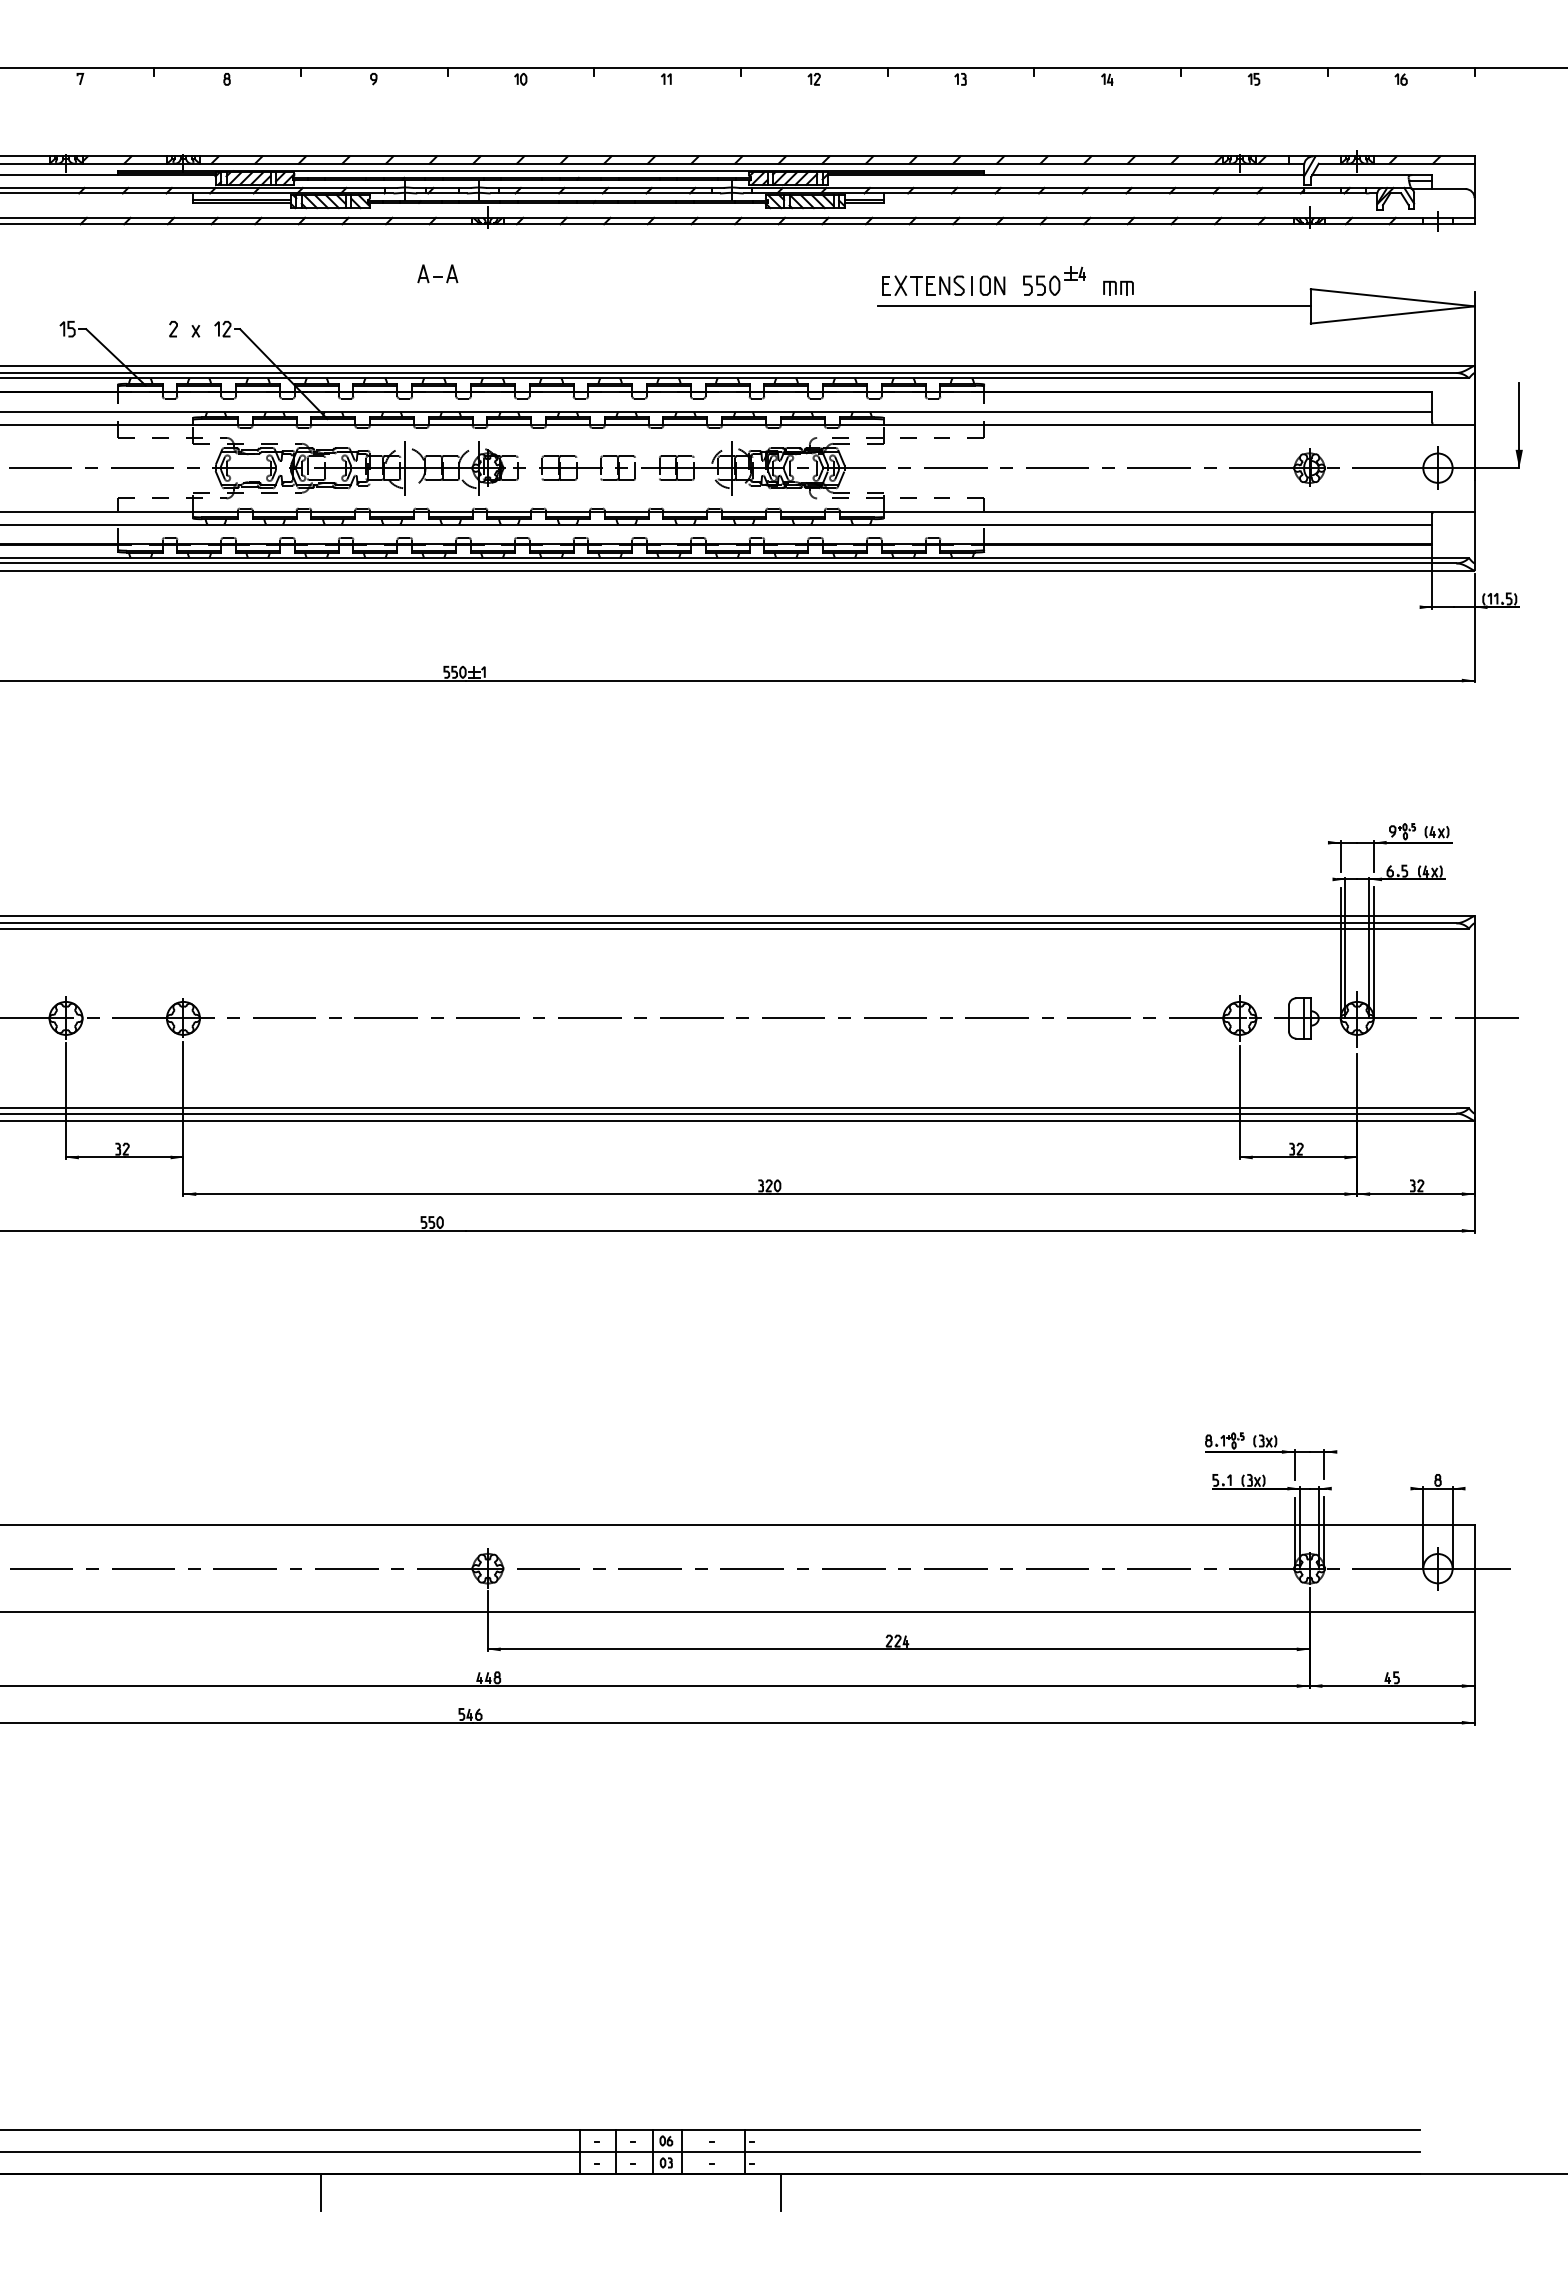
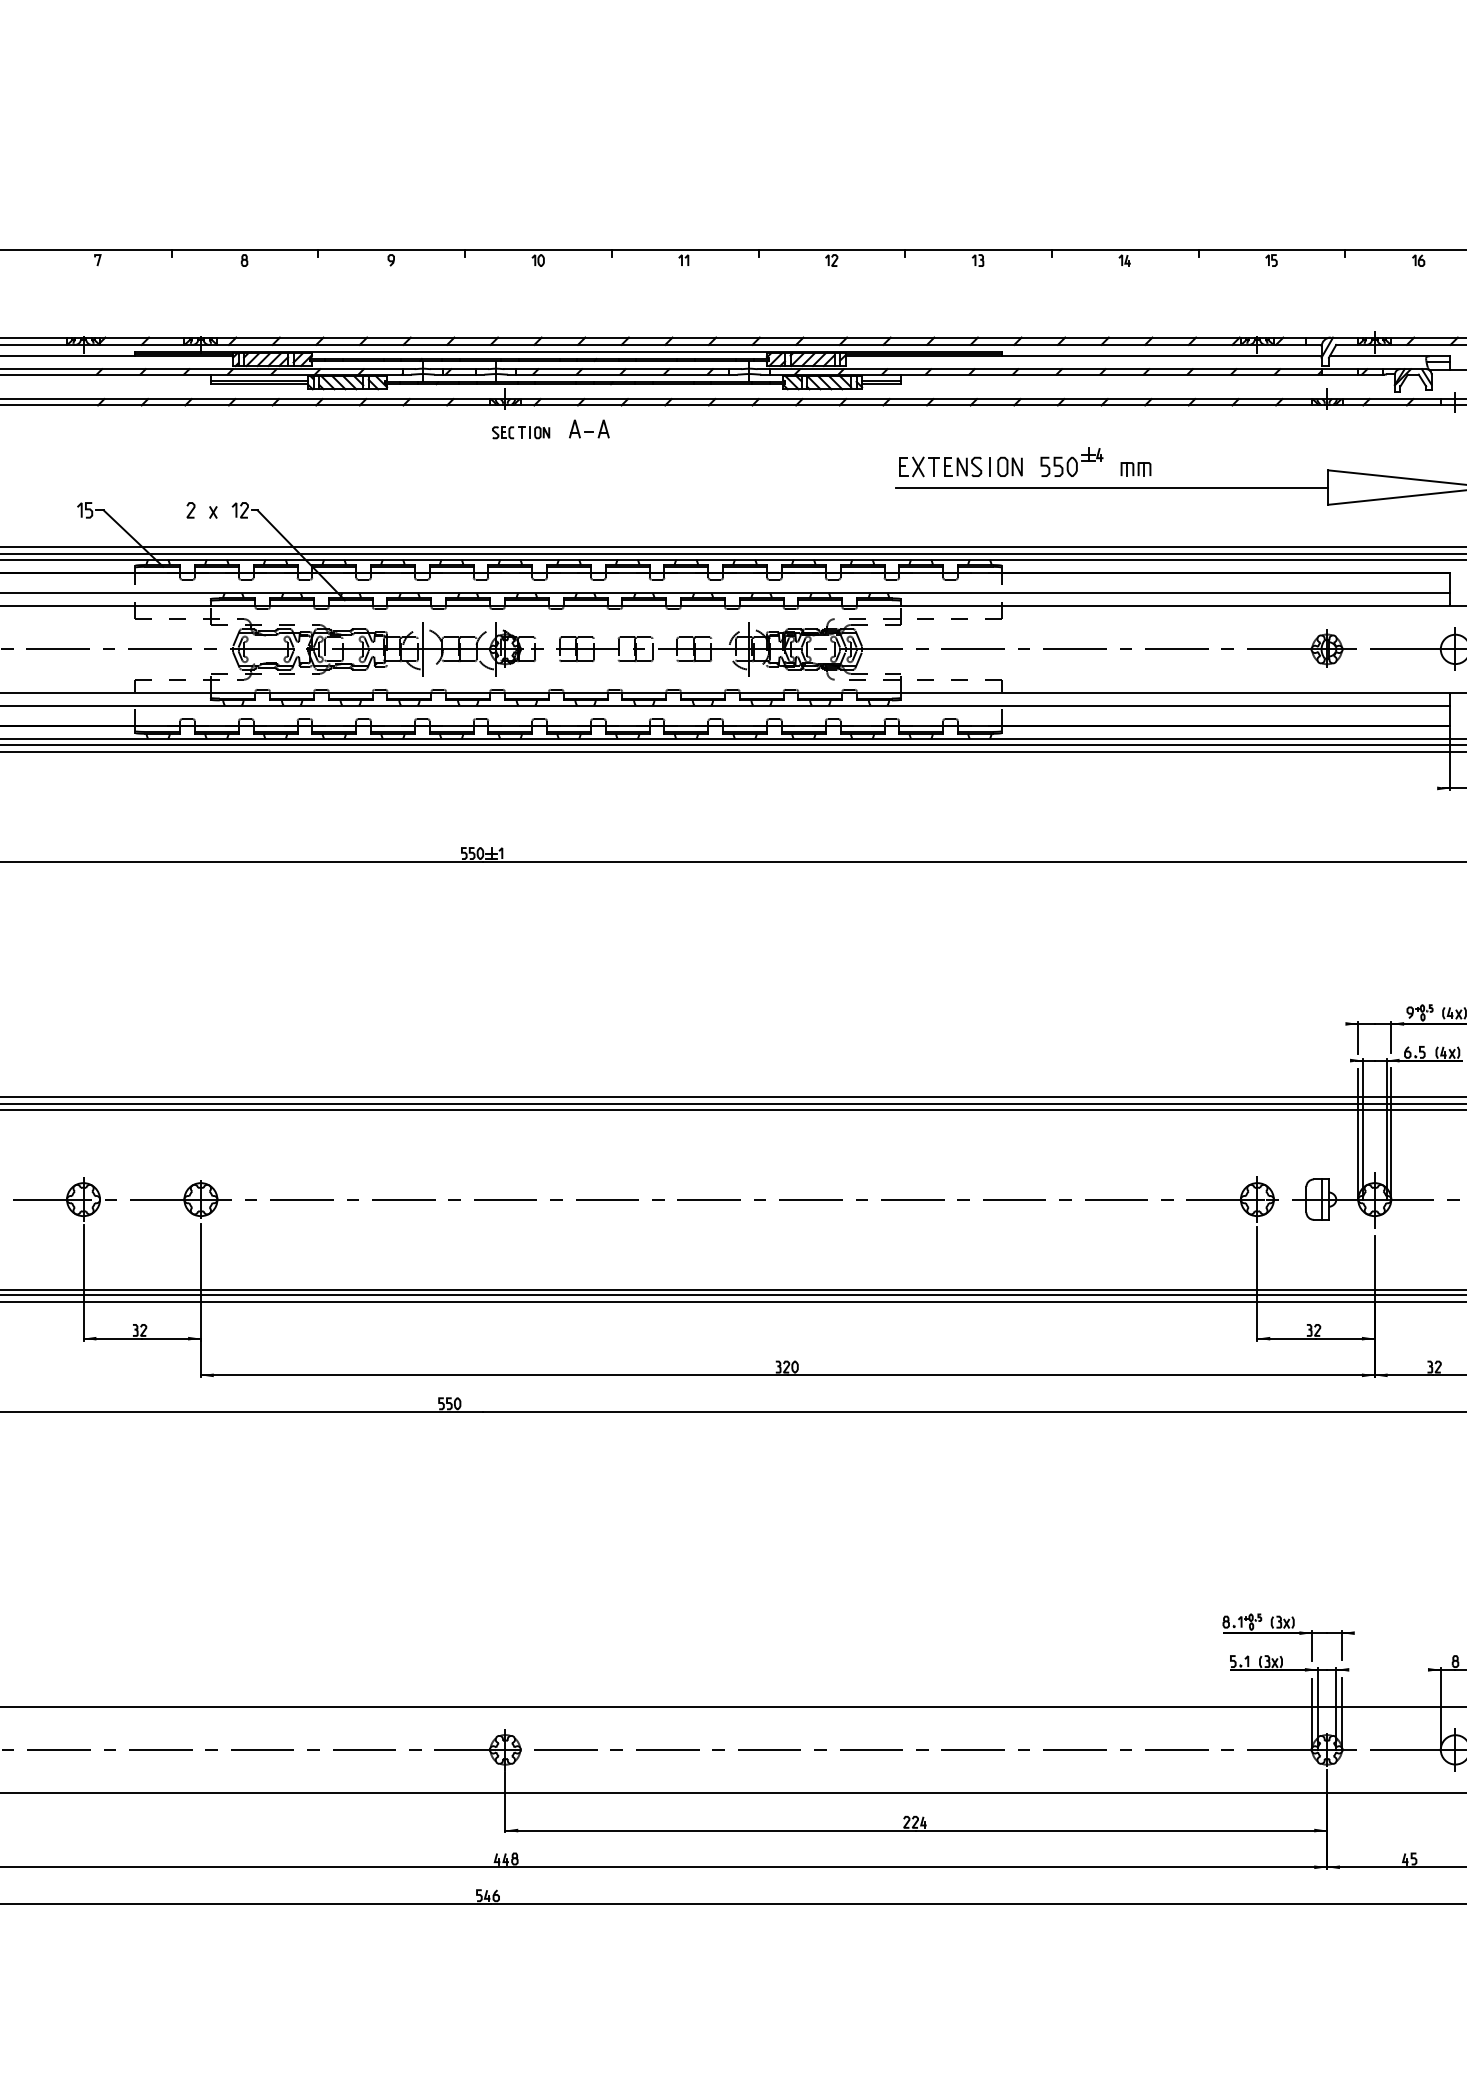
part: (503, 251) -> (520, 432), added
part: (437, 273) -> (588, 428), moved

